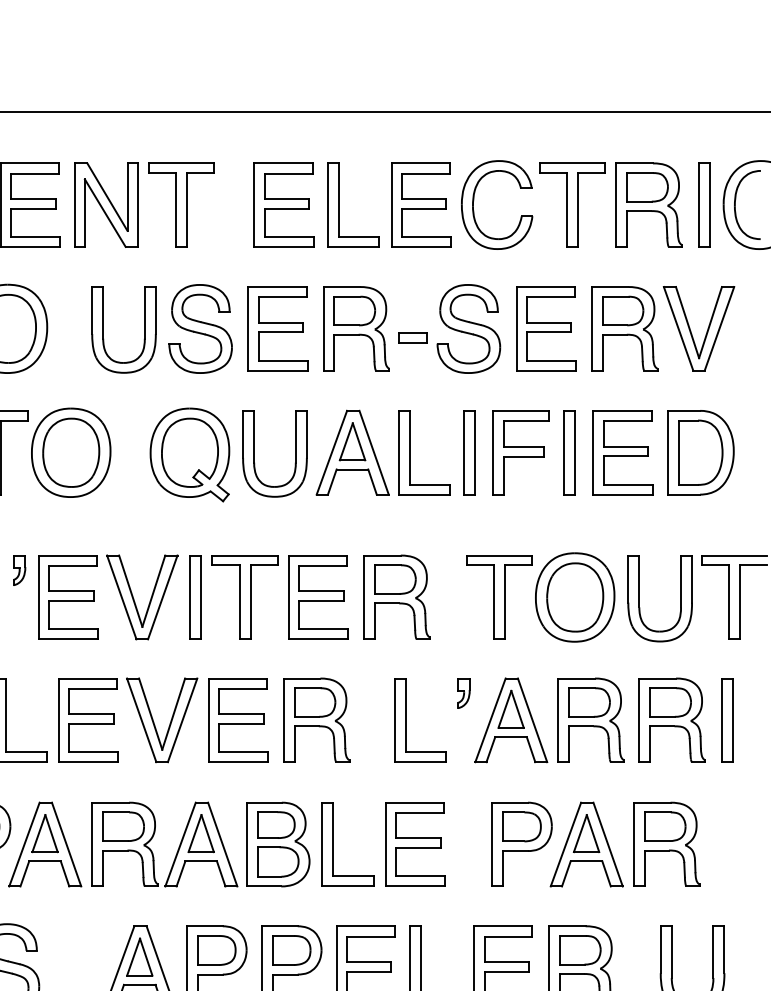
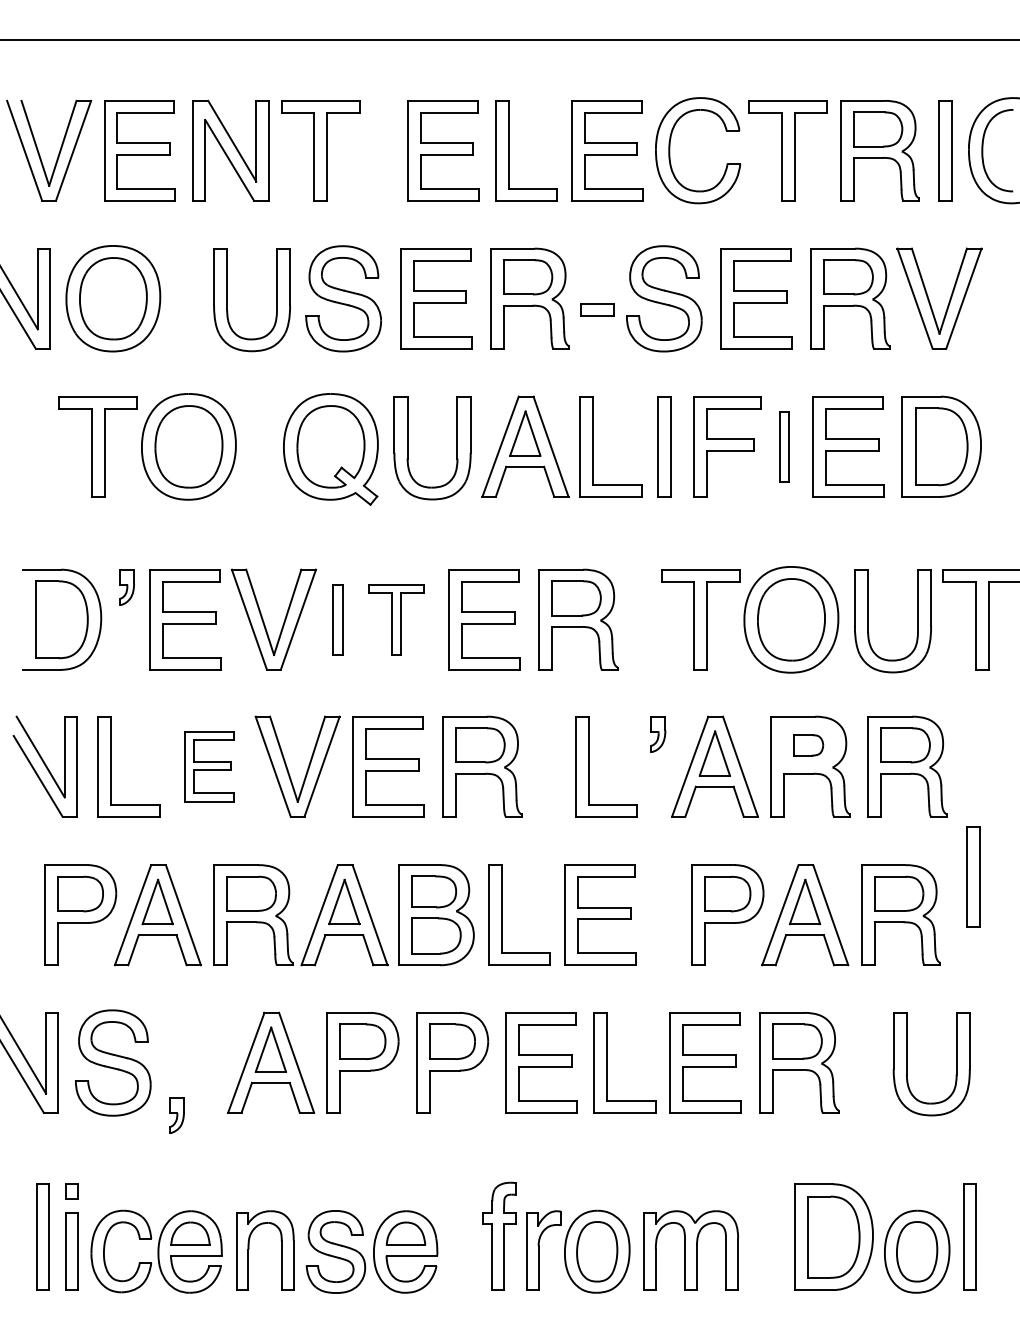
part: (569, 452) -> (784, 446), size x0.7
part: (195, 597) -> (337, 619), size x0.7
part: (244, 597) -> (396, 619), size x0.7
part: (589, 702) -> (808, 745), size x0.6
part: (88, 720) -> (209, 766), size x0.7
part: (727, 720) -> (973, 876), moved

